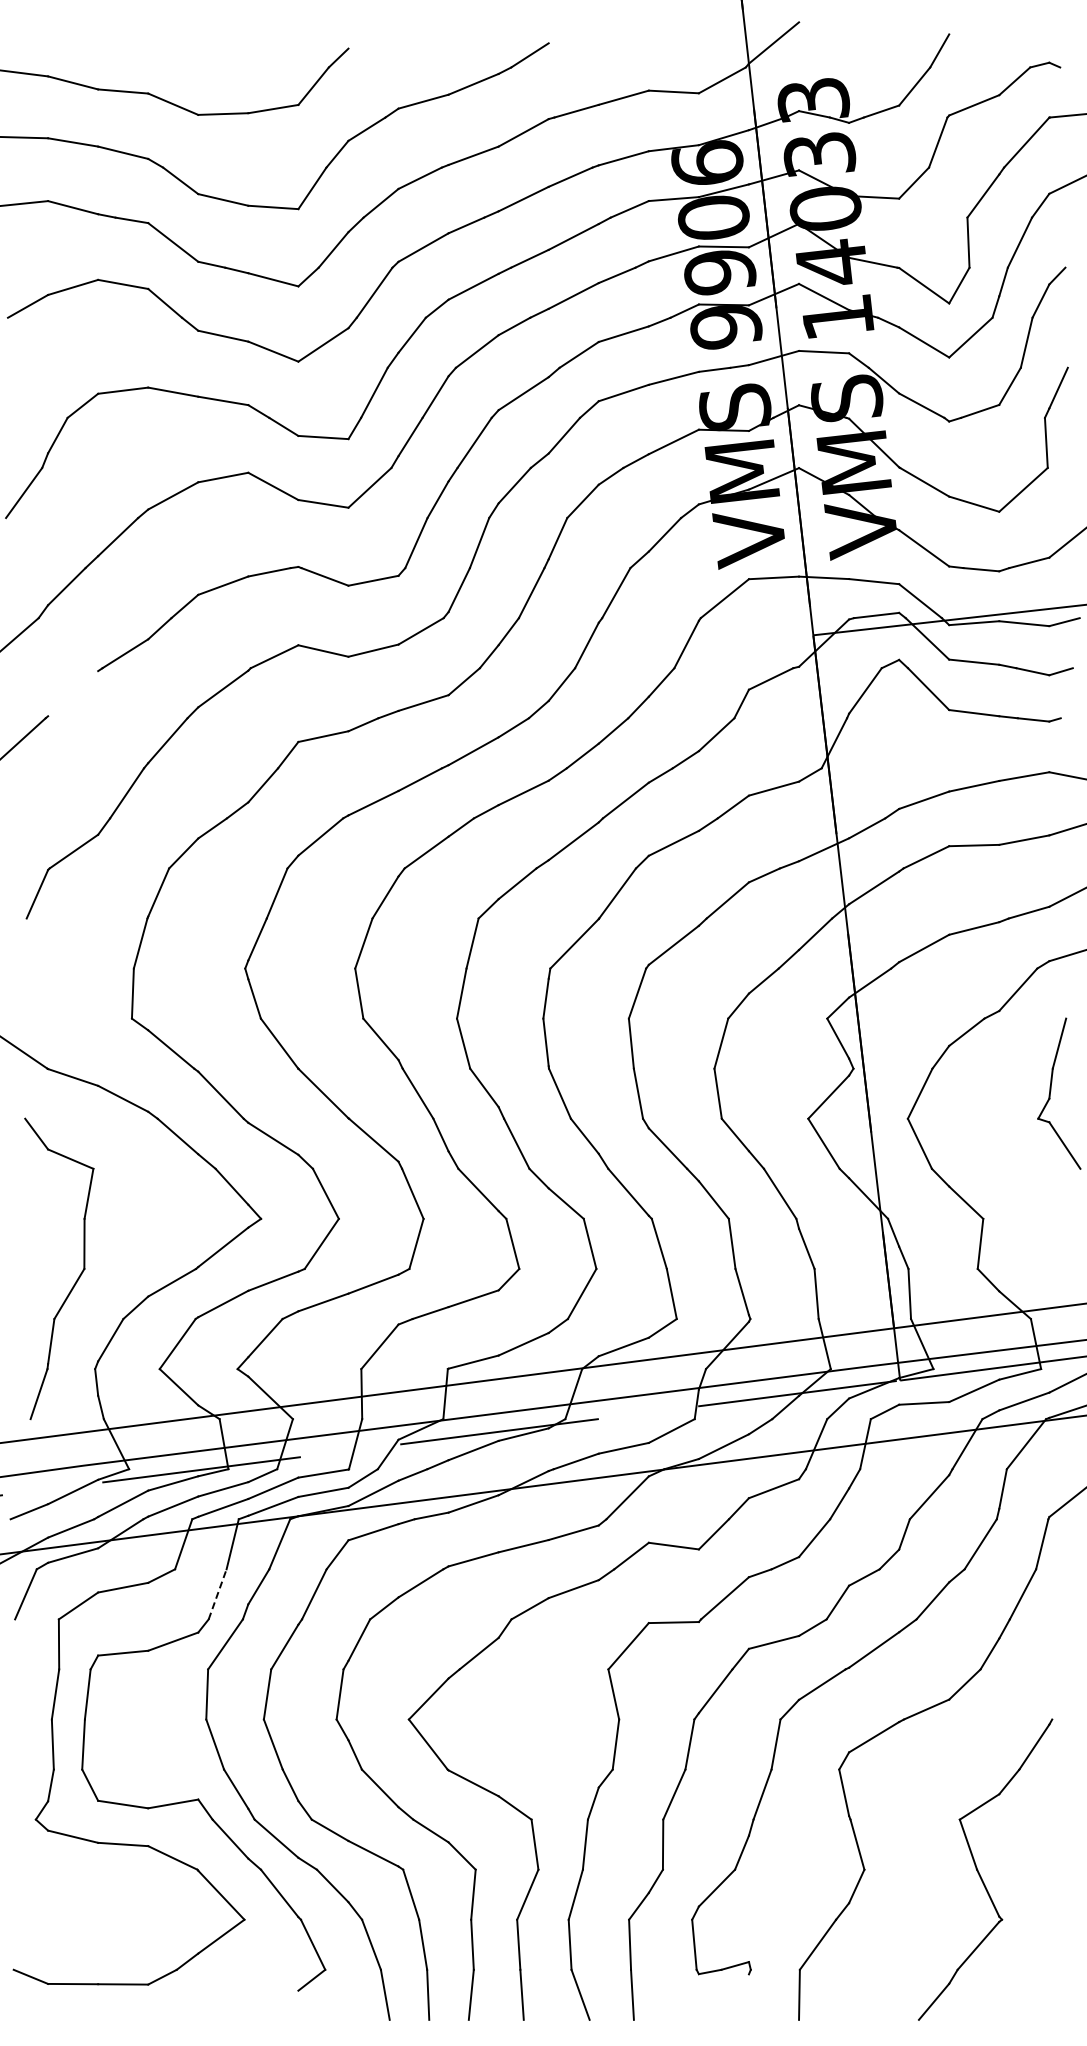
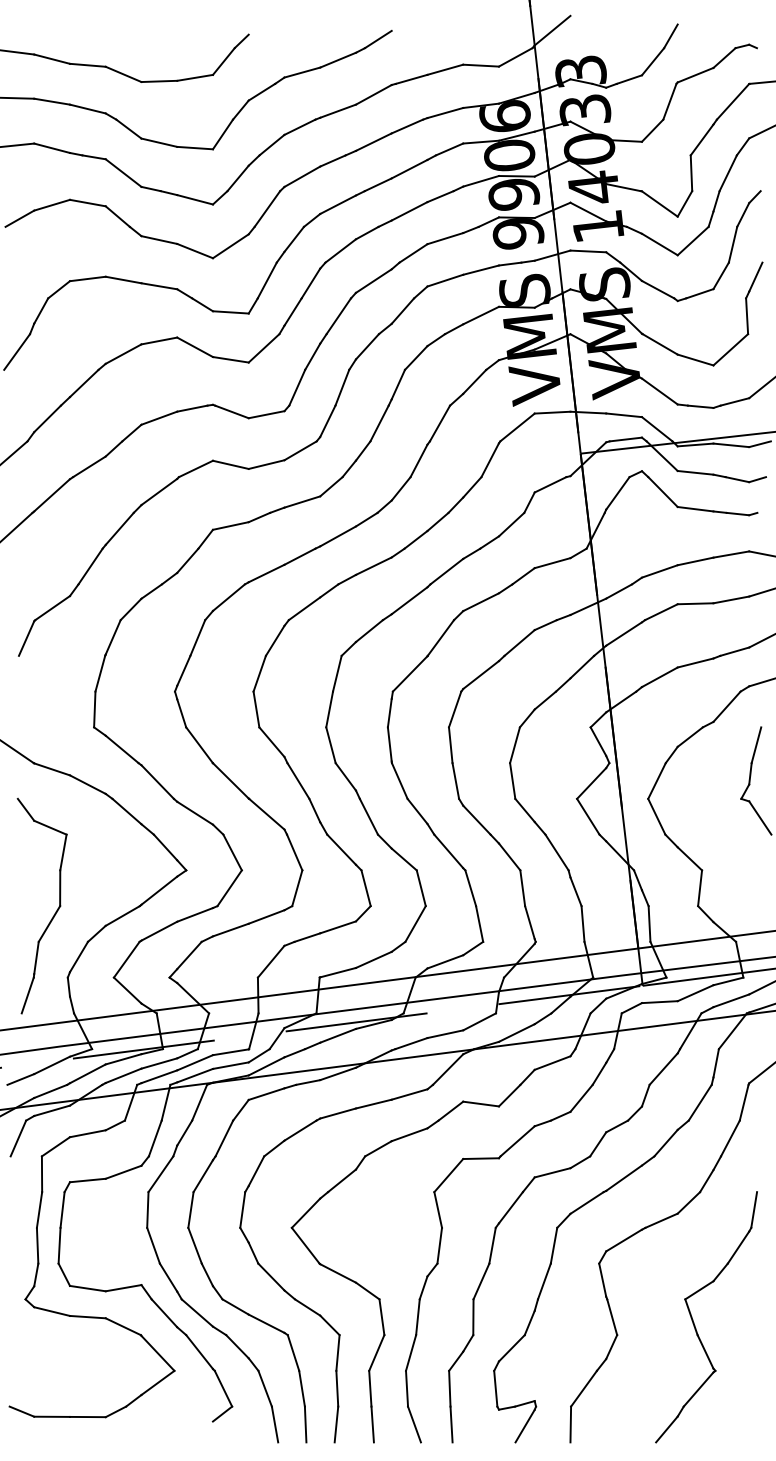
line: (73, 693) -> (52, 495), added
line: (217, 1594) -> (155, 1138), dashed -> solid
line: (1056, 1694) -> (754, 1210), added
line: (735, 1996) -> (525, 1425), added

